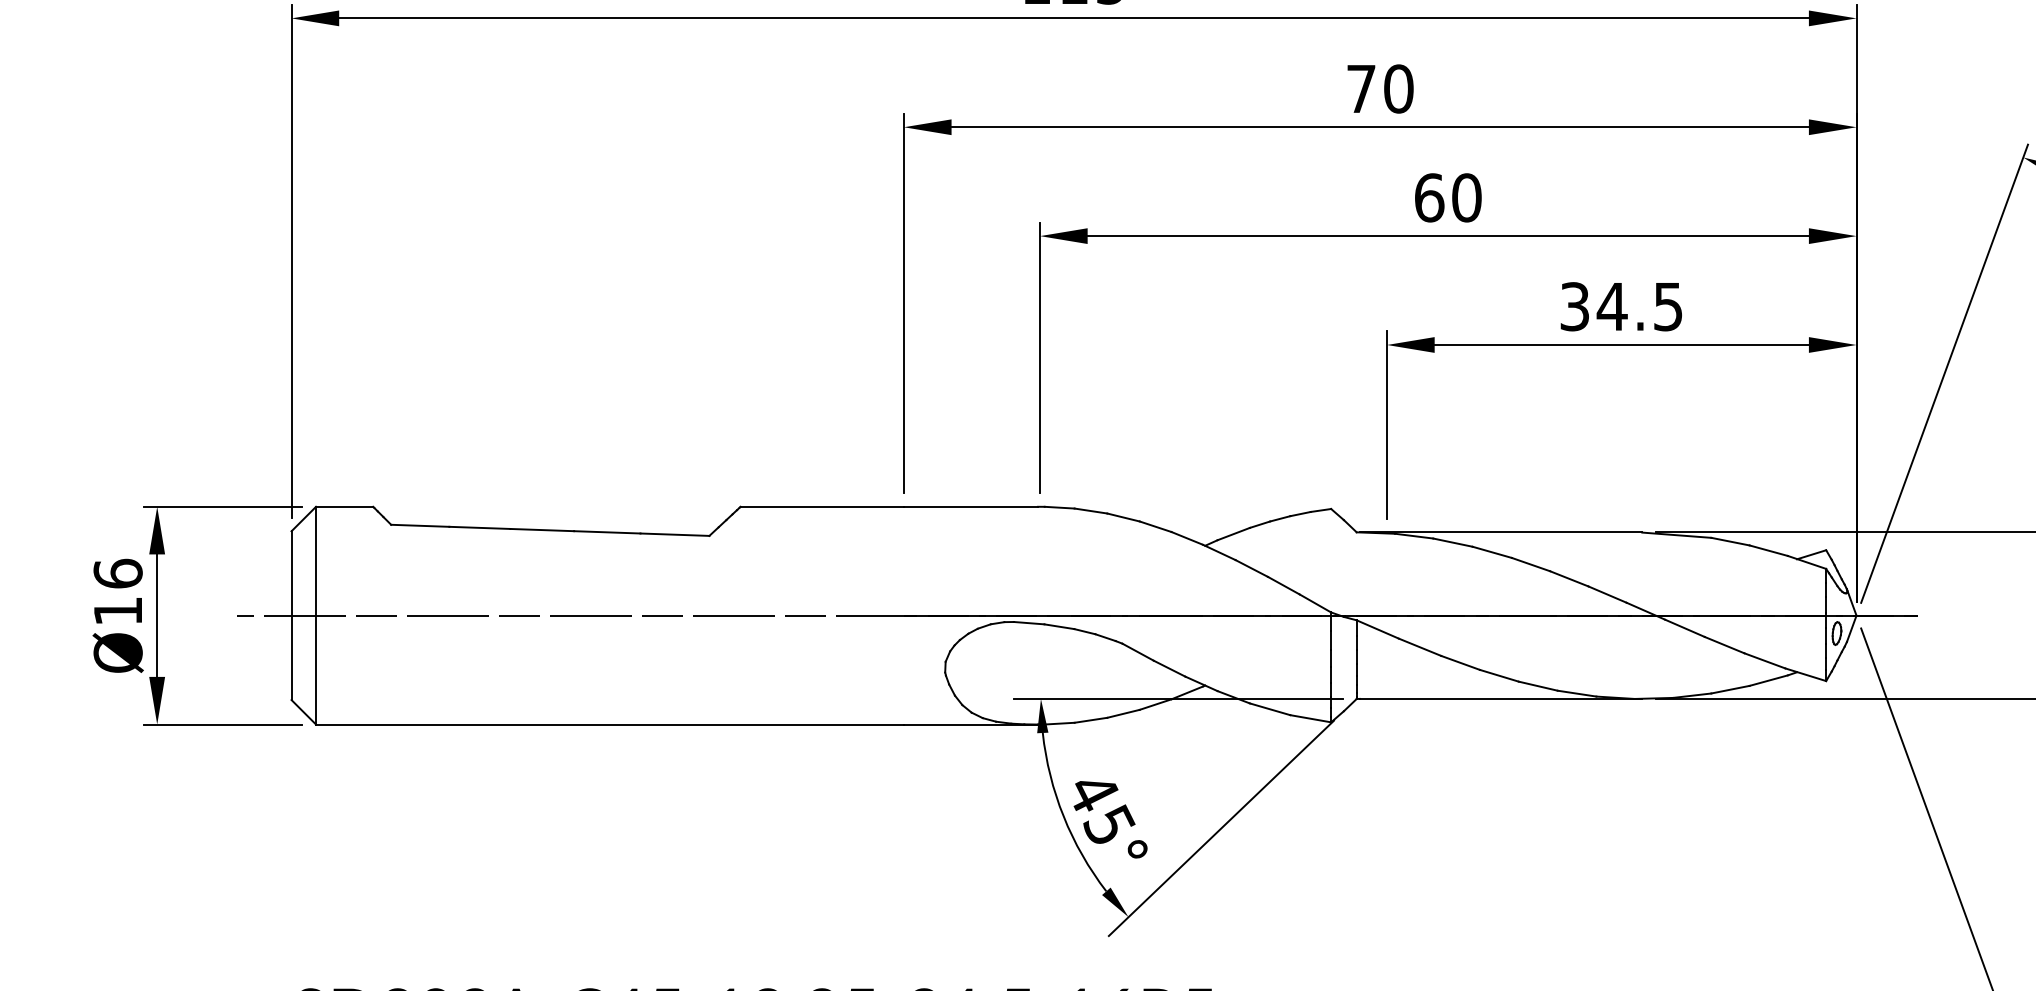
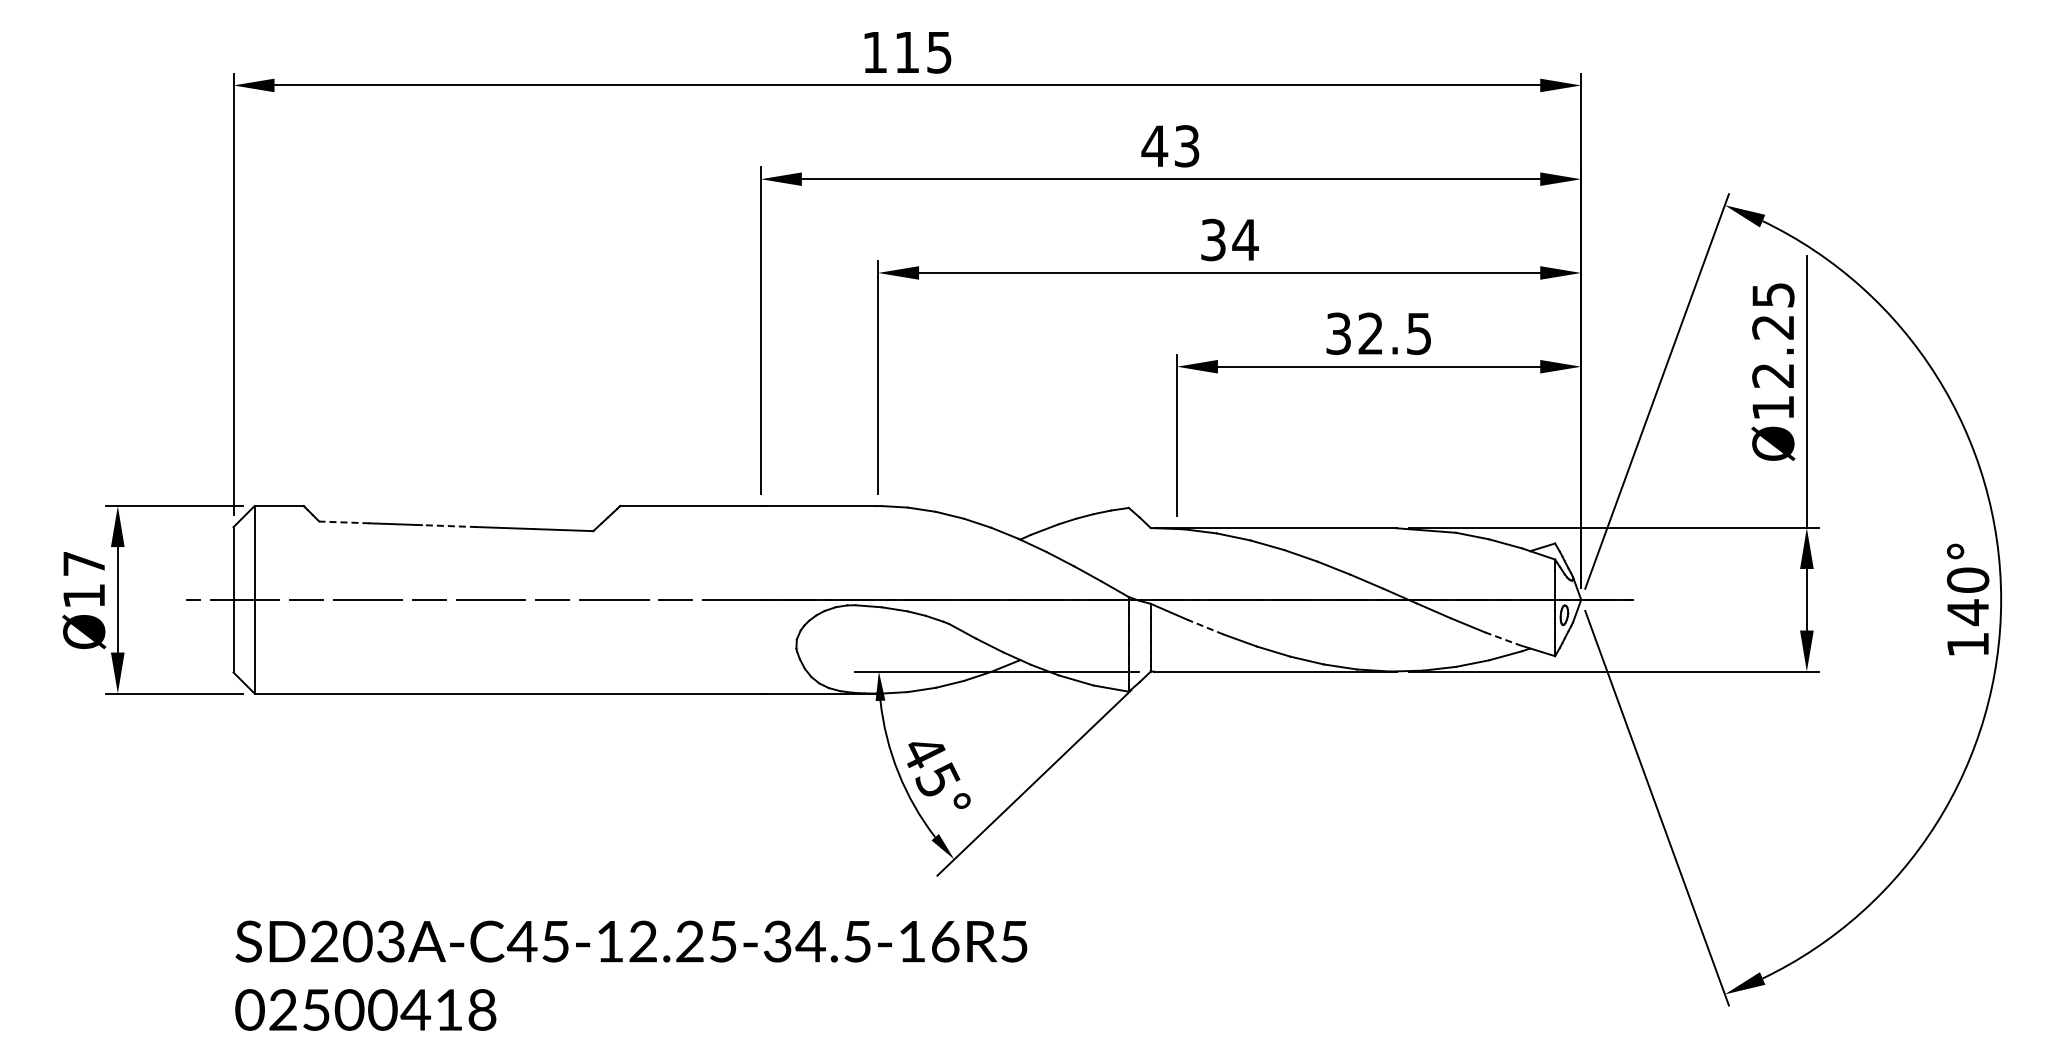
text: (1379, 89) -> (1170, 146), 70 -> 43
text: (1448, 197) -> (1229, 239), 60 -> 34
text: (1611, 306) -> (1370, 333), 34.5 -> 32.5
line: (419, 525) -> (343, 522), solid -> dashed
line: (541, 530) -> (448, 526), solid -> dashed
text: (118, 573) -> (84, 563), Ø16 -> Ø17
line: (1420, 647) -> (1205, 627), solid -> dashed
line: (1765, 660) -> (1502, 638), solid -> dashed

